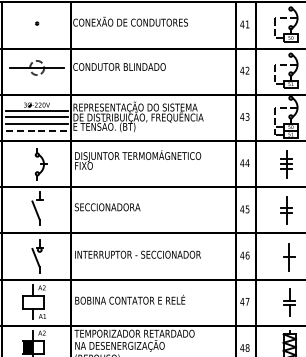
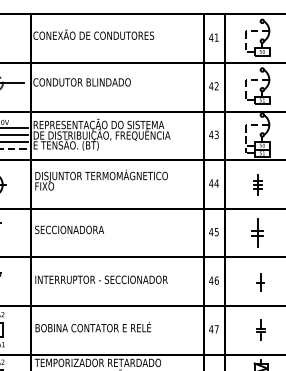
part: (286, 164) -> (257, 184), size x0.7
part: (289, 257) -> (260, 282), size x0.6
part: (289, 302) -> (260, 330), size x0.7

